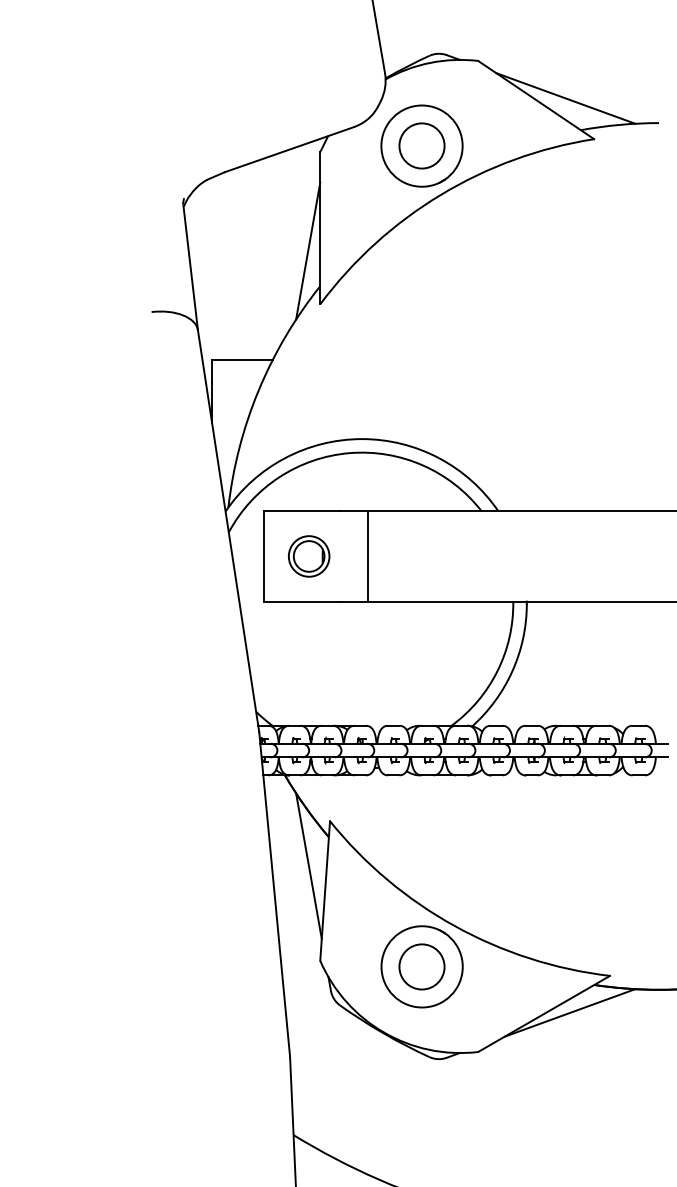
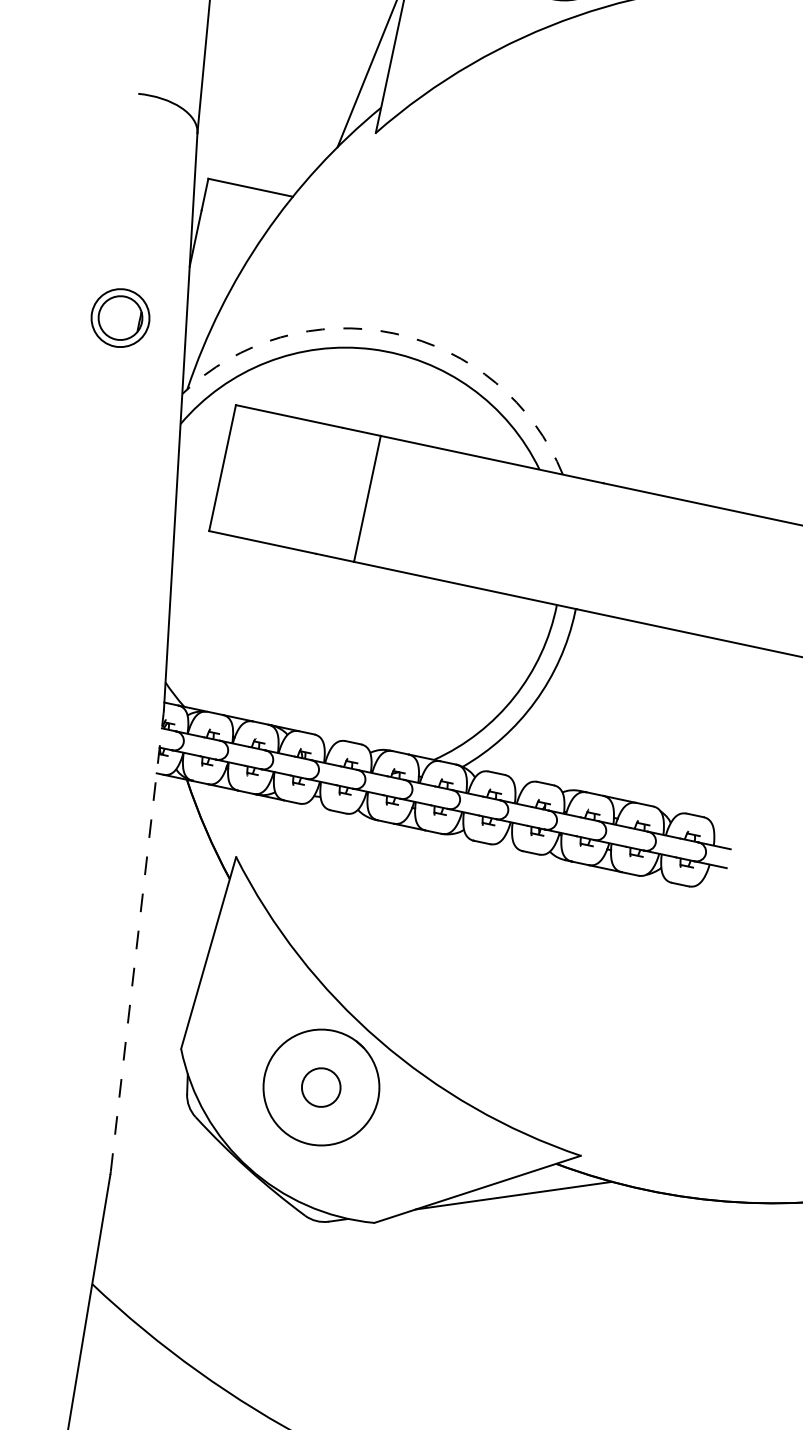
arc: (361, 439) -> (393, 333), solid -> dashed
part: (309, 556) -> (120, 318), moved
line: (308, 866) -> (192, 913), removed
line: (274, 894) -> (136, 942), solid -> dashed
circle: (421, 966) -> (320, 1086), size x0.6

